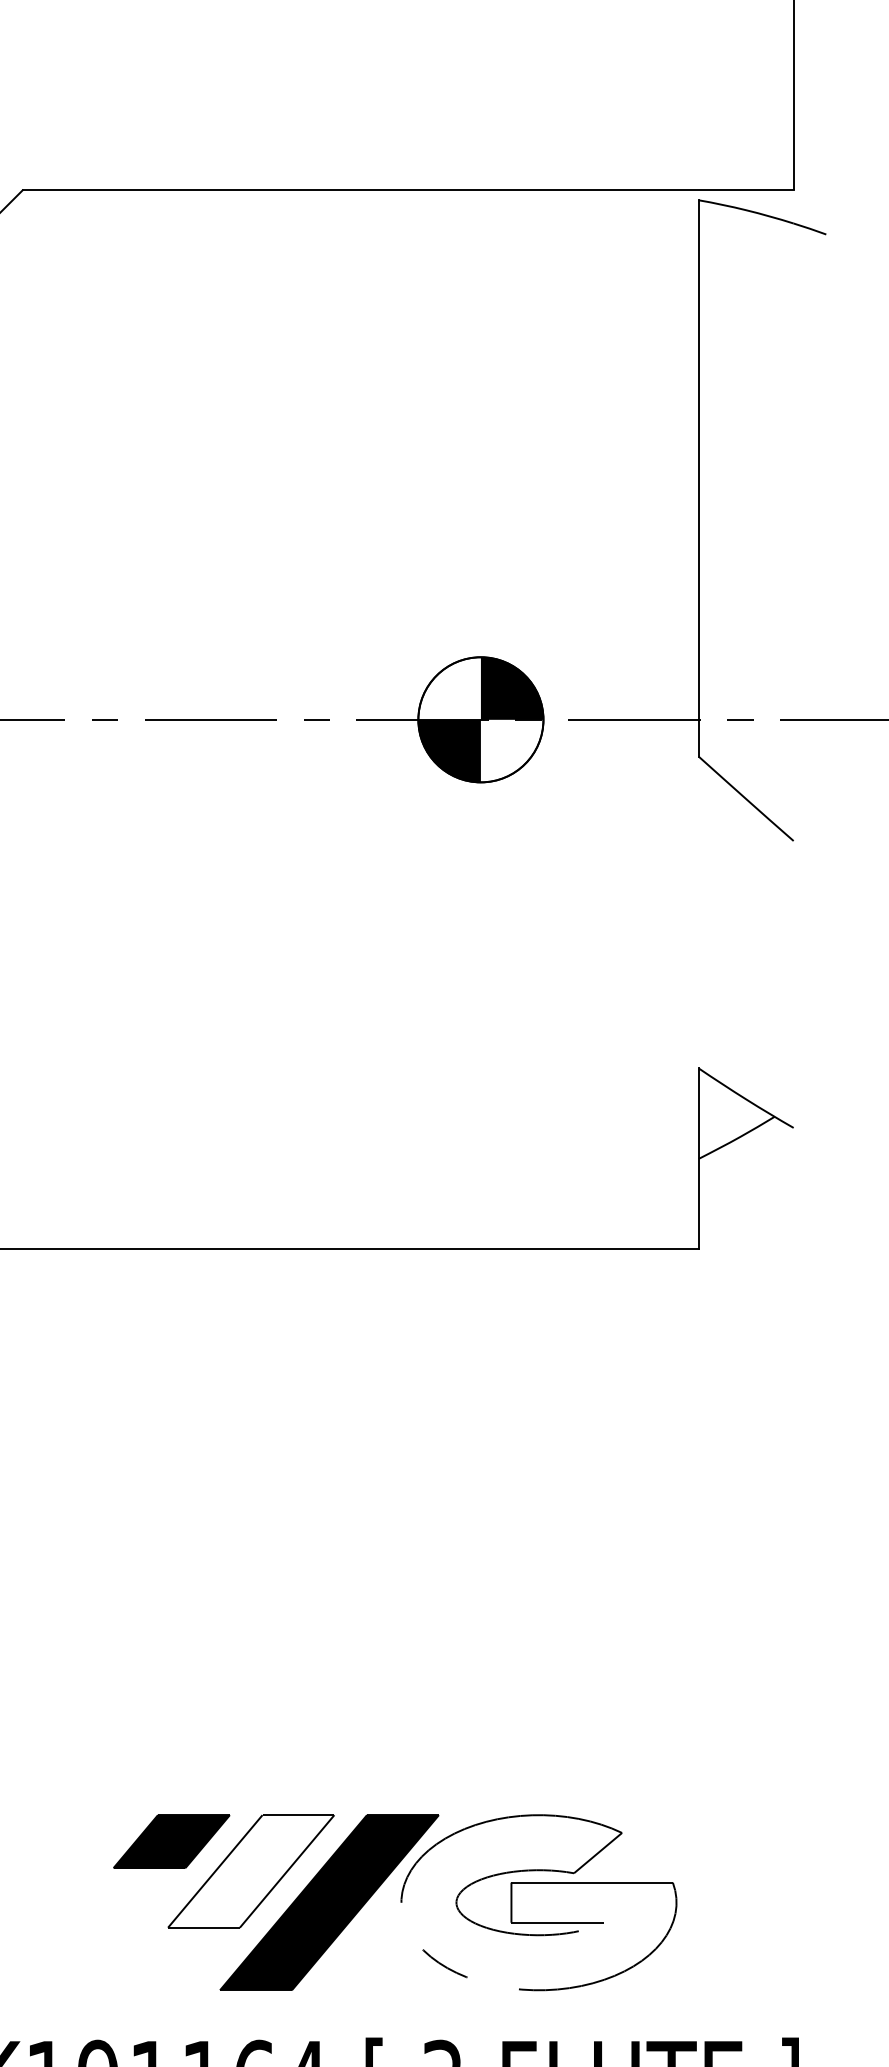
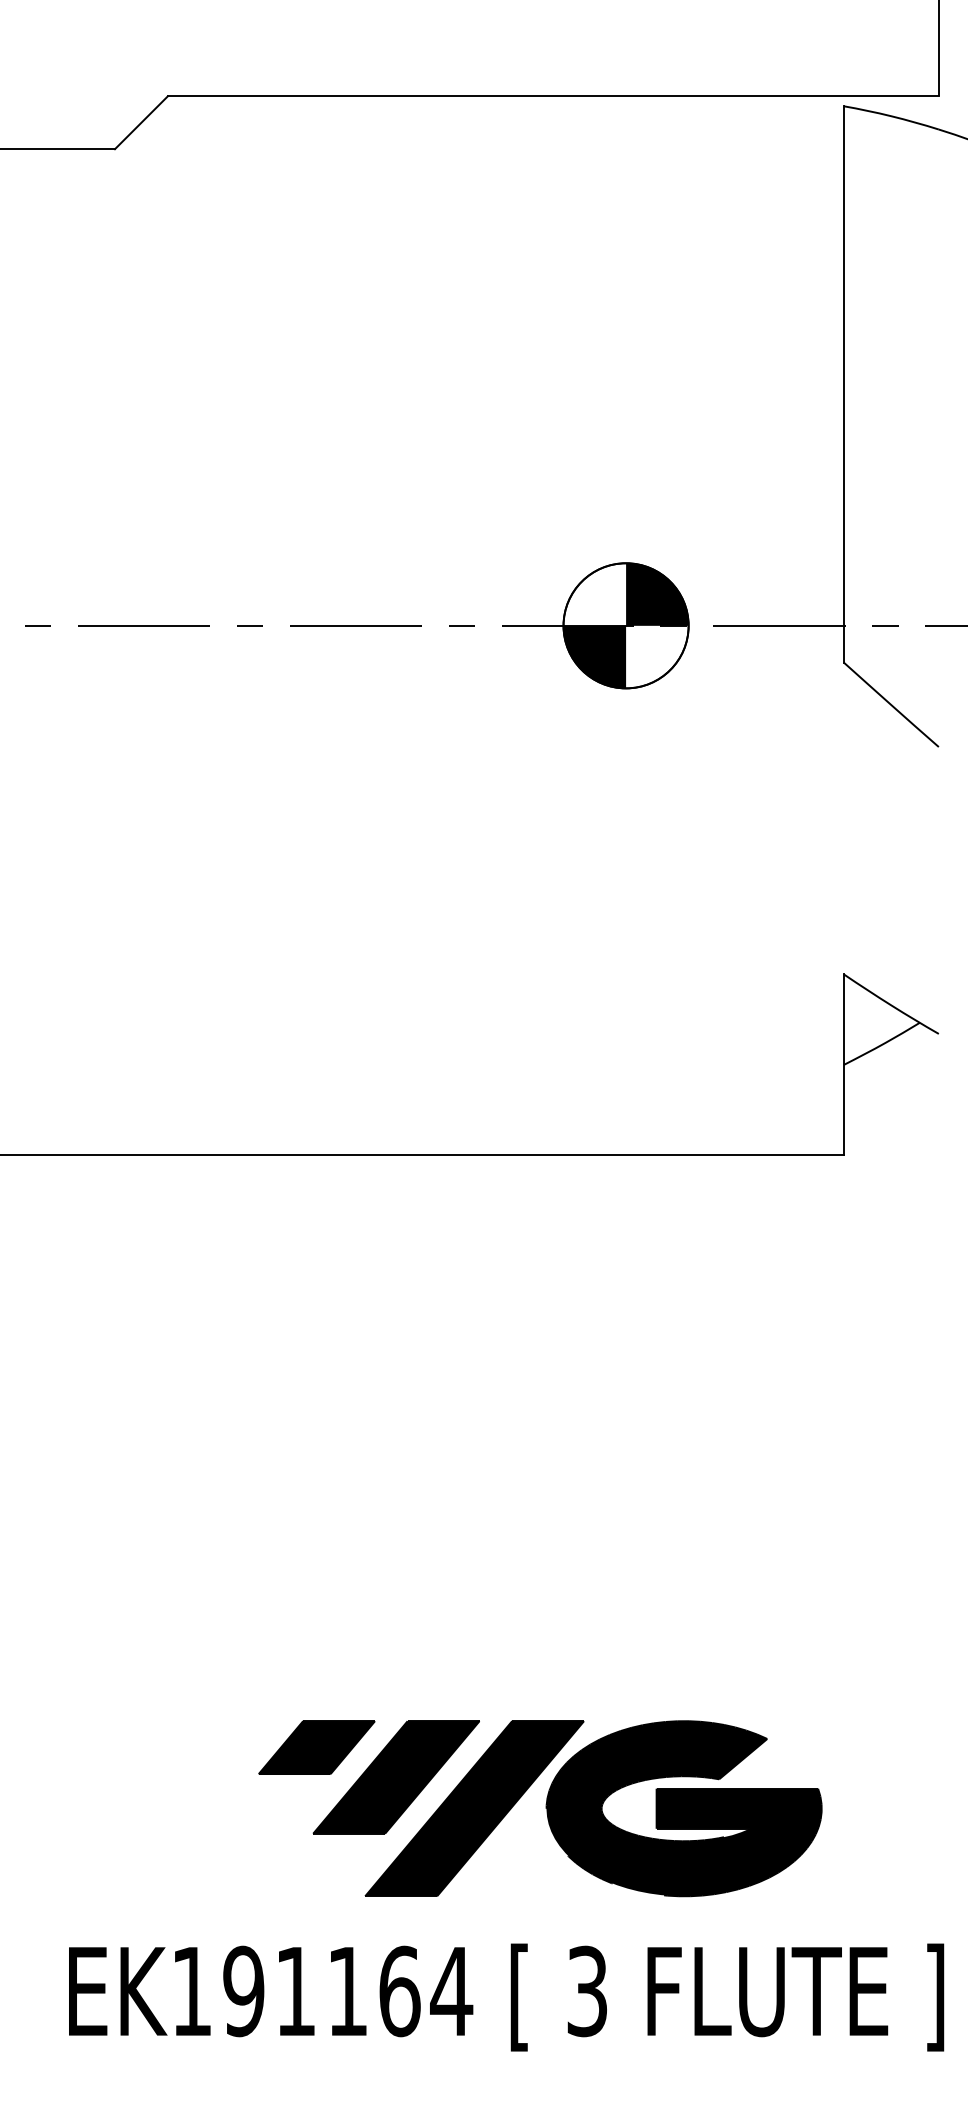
fill: (251, 1871) -> (396, 1777), added
fill: (538, 1902) -> (683, 1808), added

